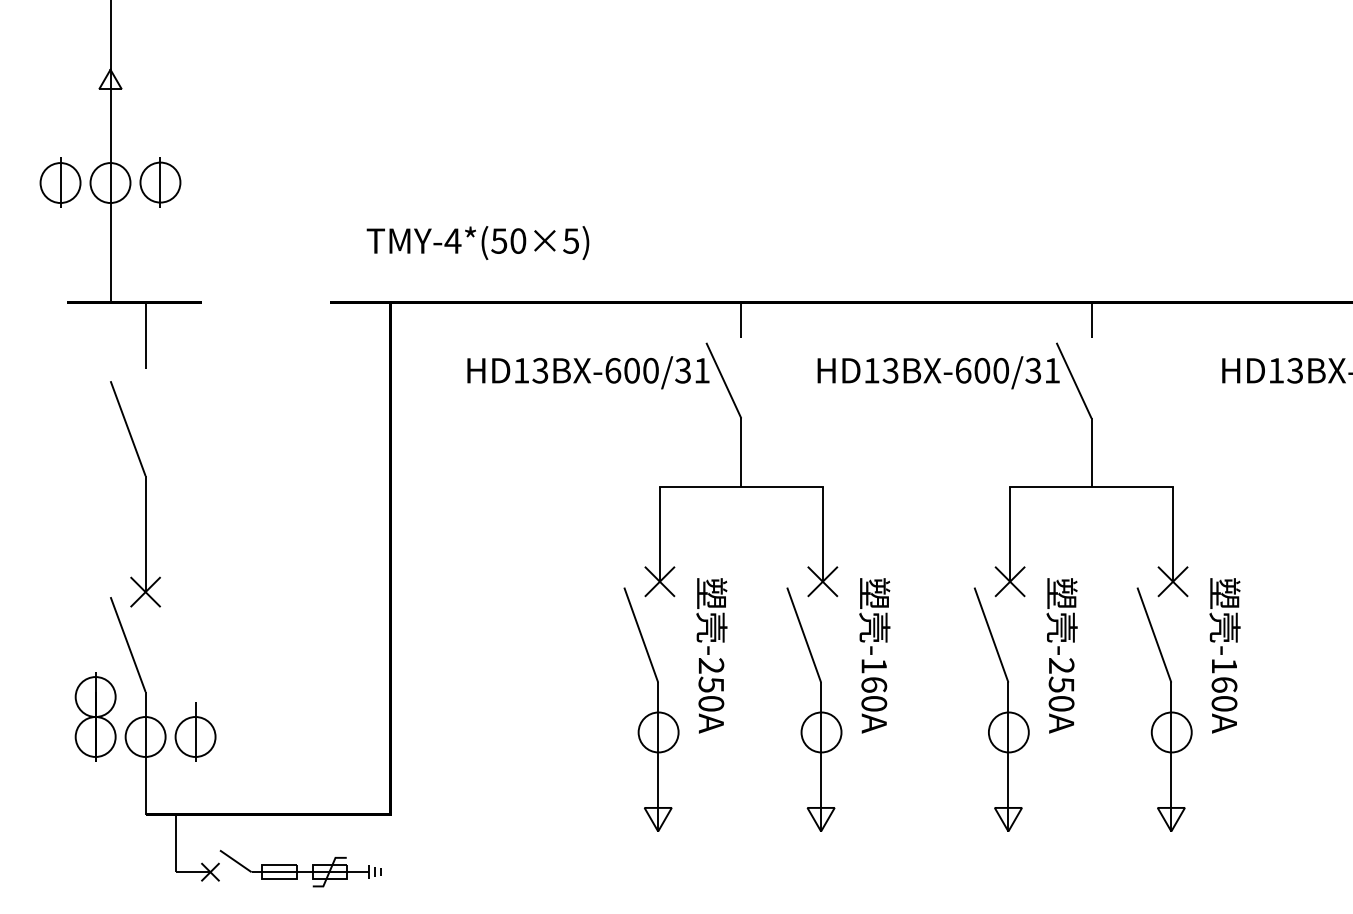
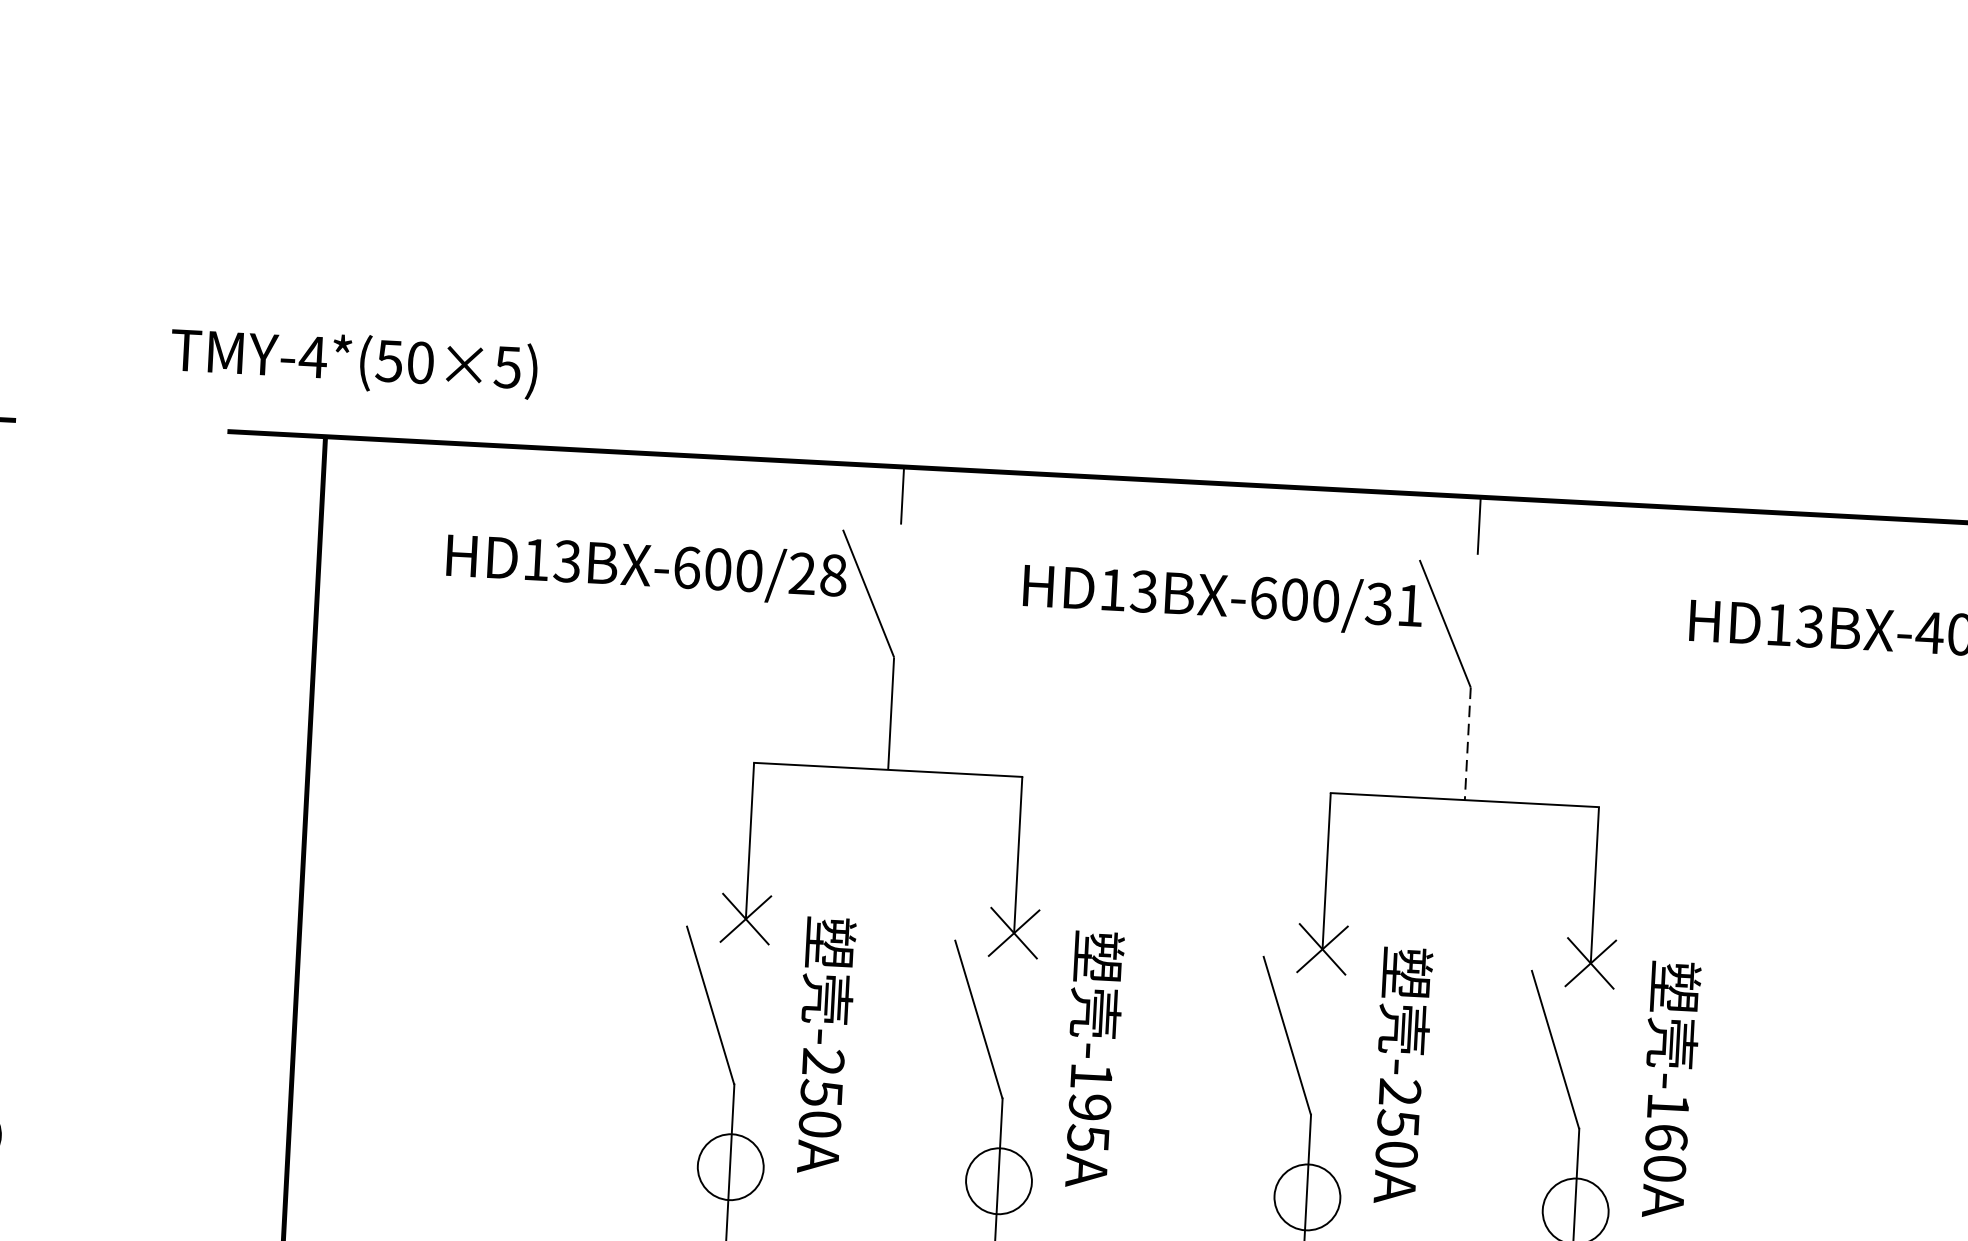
text: (477, 242) -> (353, 361), moved
text: (692, 370) -> (817, 574), HD13BX-600/31 -> HD13BX-600/28
line: (1091, 453) -> (1467, 745), solid -> dashed
text: (874, 694) -> (1089, 1123), -160A -> -195A

